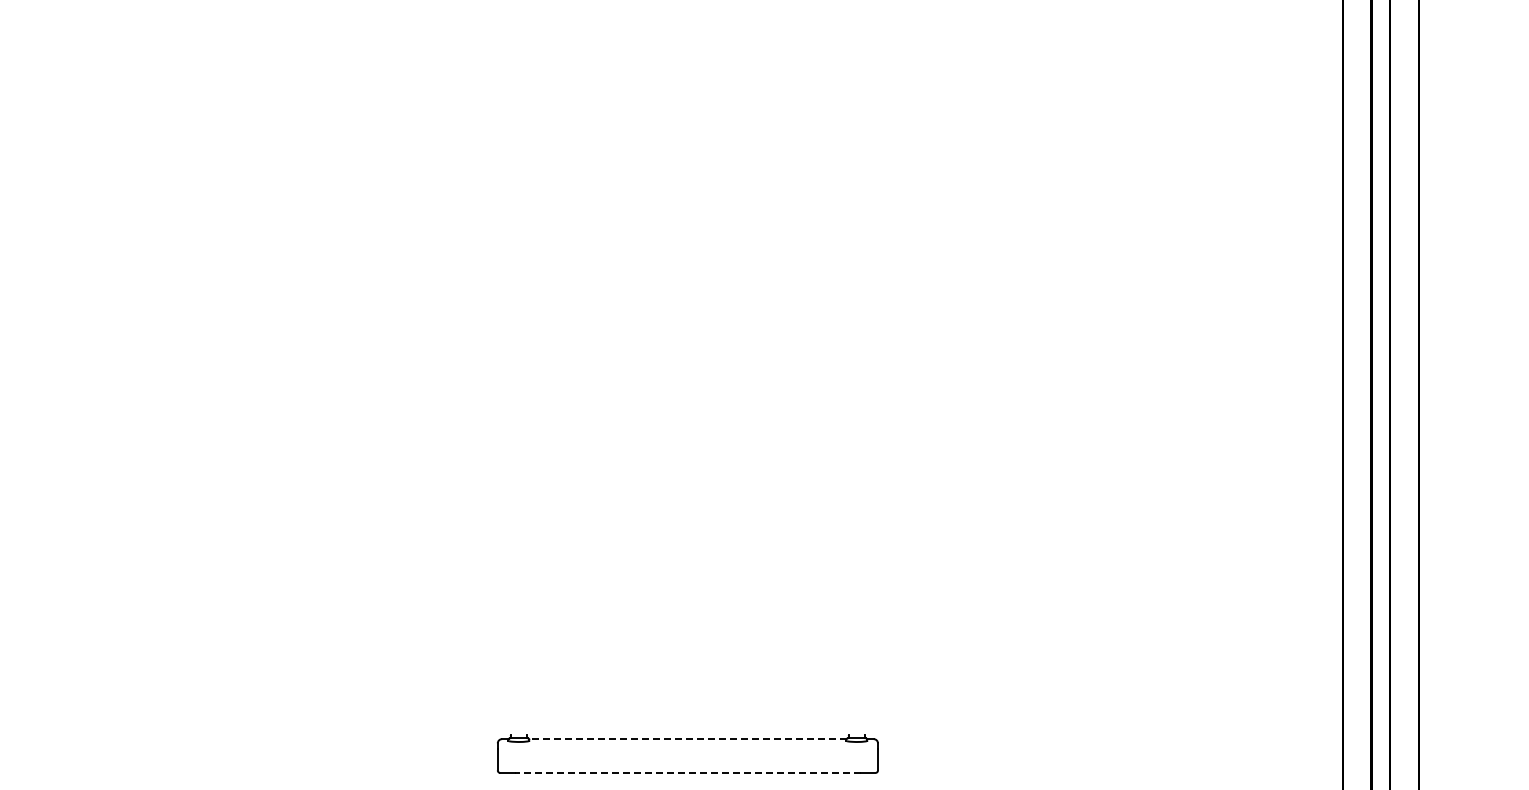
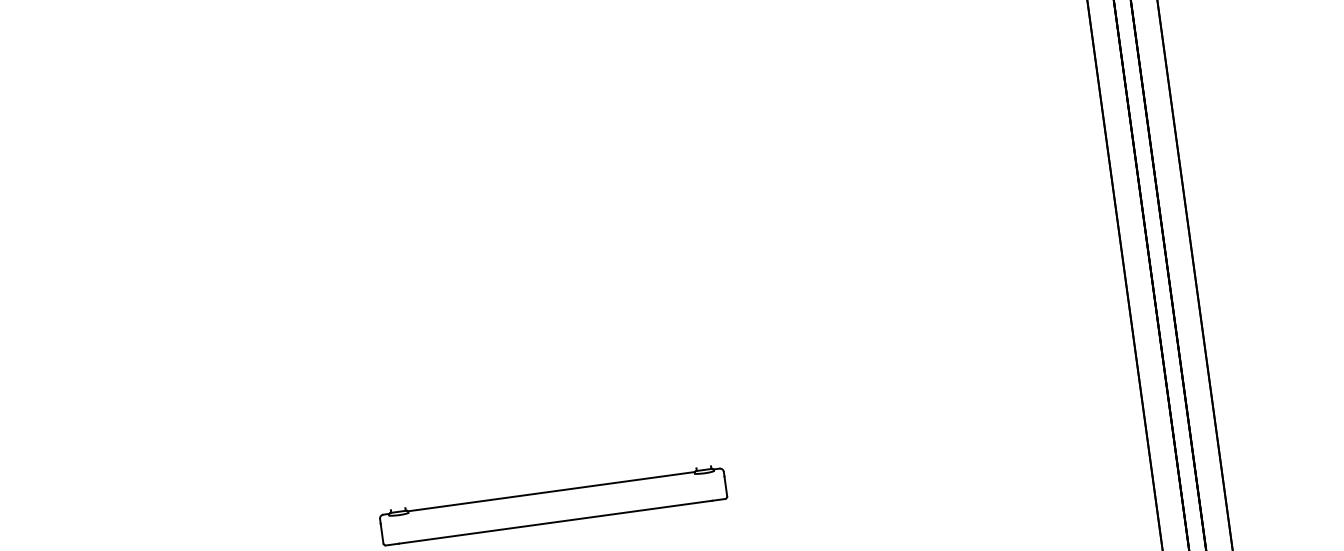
line: (687, 739) -> (551, 492), dashed -> solid
line: (687, 772) -> (555, 521), dashed -> solid

